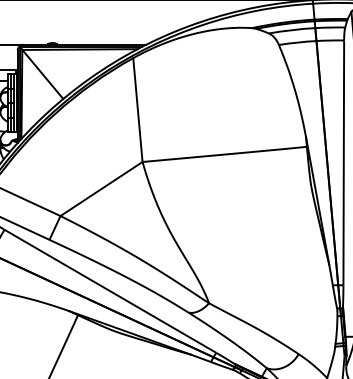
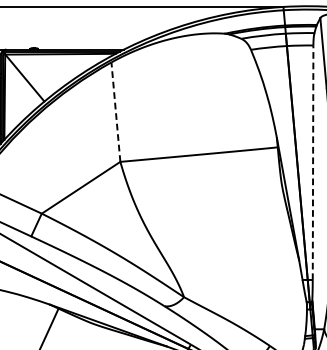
line: (137, 109) -> (115, 111), solid -> dashed
line: (343, 161) -> (312, 161), solid -> dashed

